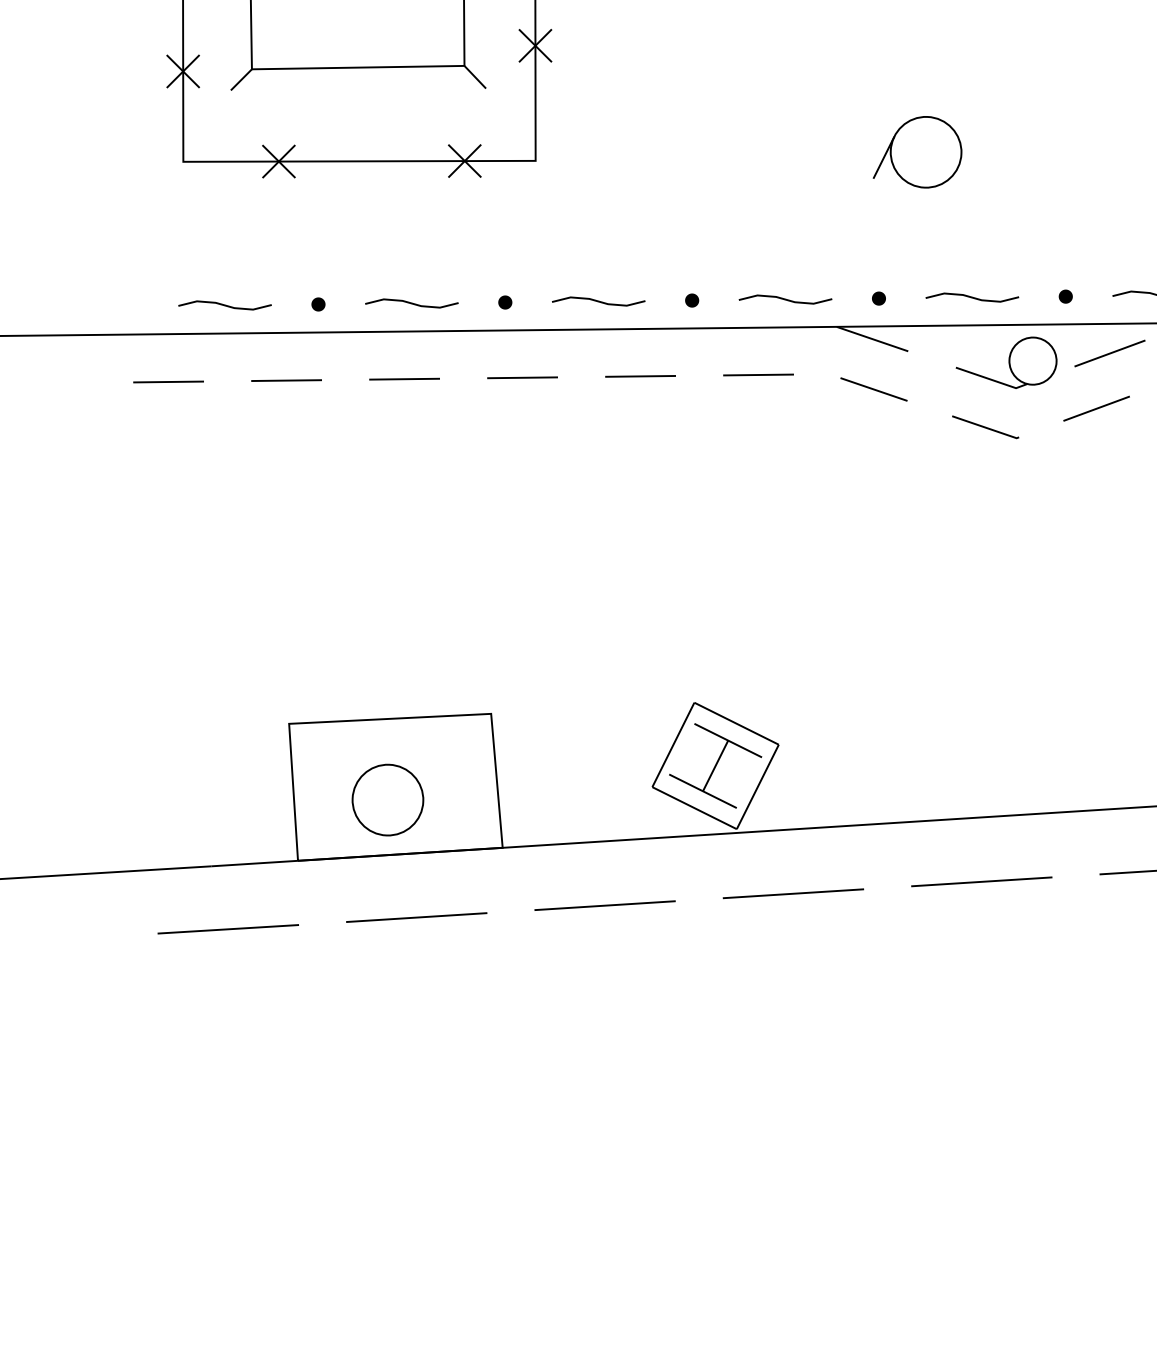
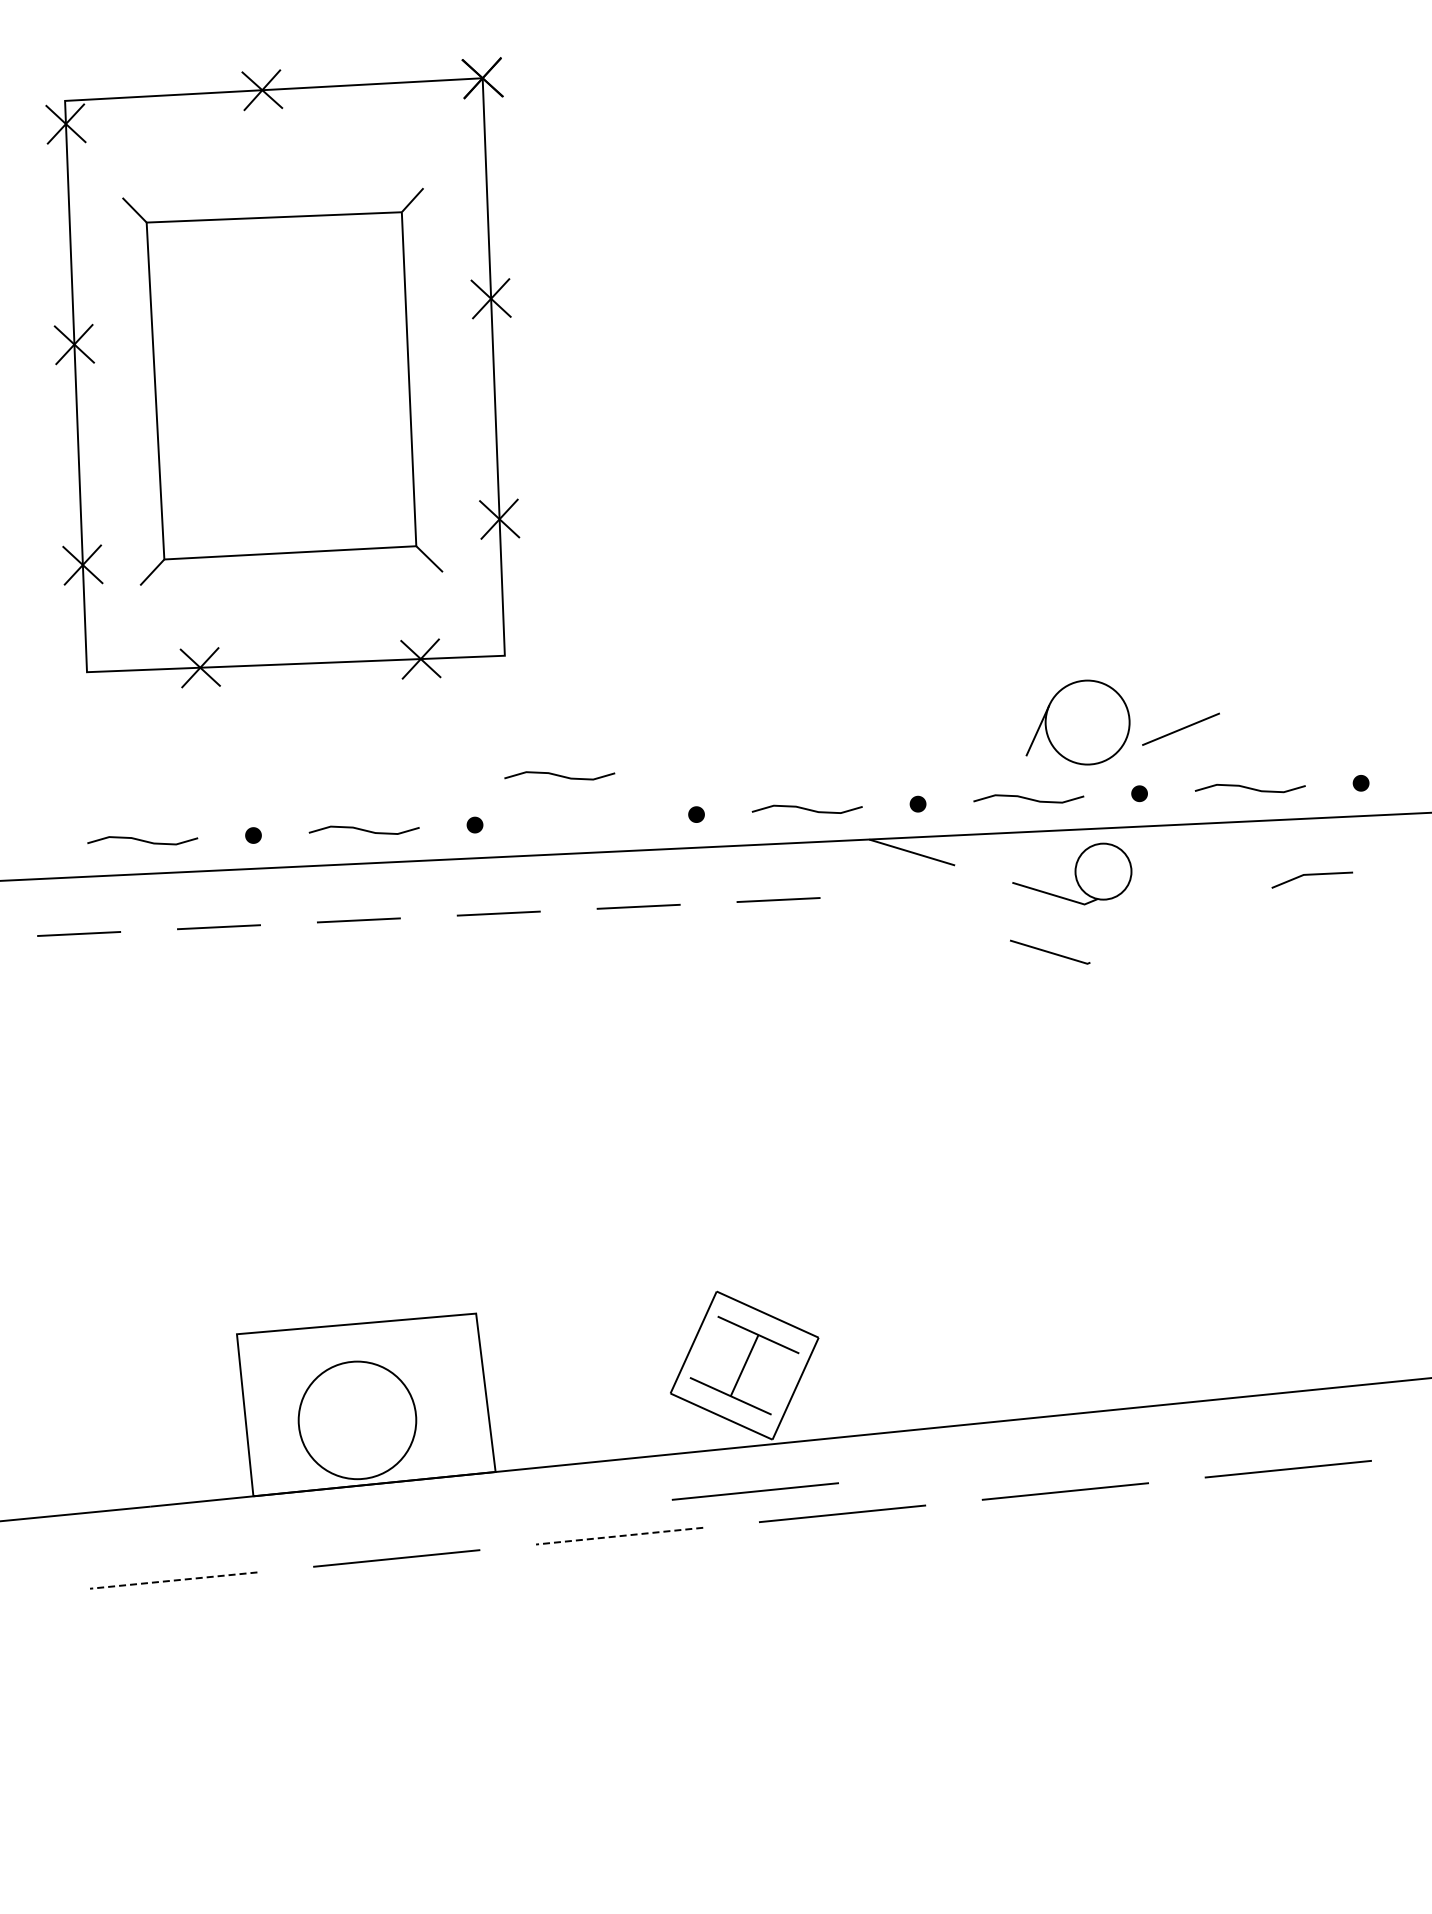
part: (917, 151) -> (1077, 722), moved
curve: (598, 301) -> (559, 775), moved
line: (1109, 352) -> (1193, 858), removed
line: (873, 388) -> (915, 911), removed
line: (1096, 408) -> (1180, 728), moved
circle: (387, 800) -> (357, 1420), size x1.4
line: (720, 872) -> (754, 1491), added
line: (604, 905) -> (619, 1536), solid -> dashed
line: (228, 929) -> (173, 1580), solid -> dashed

